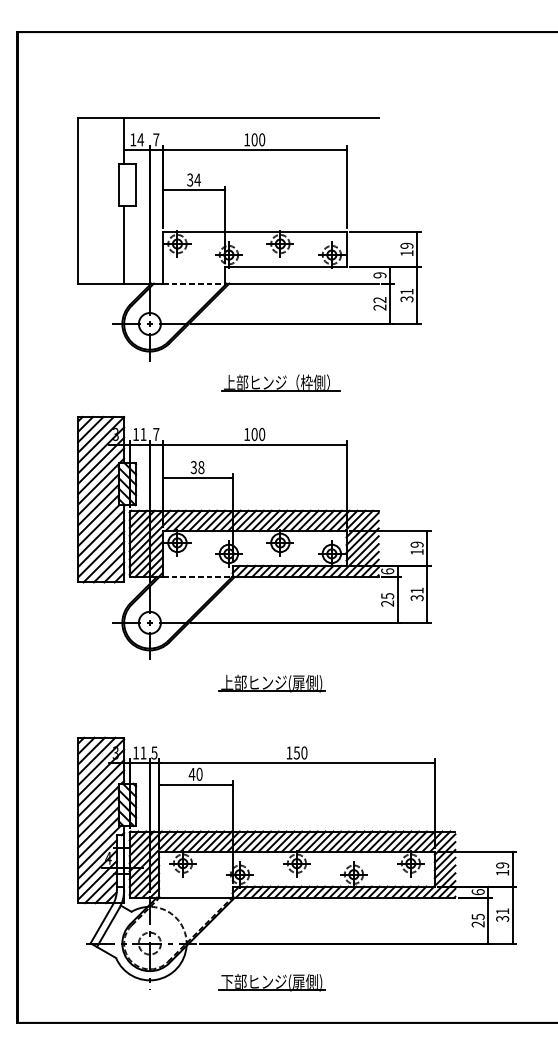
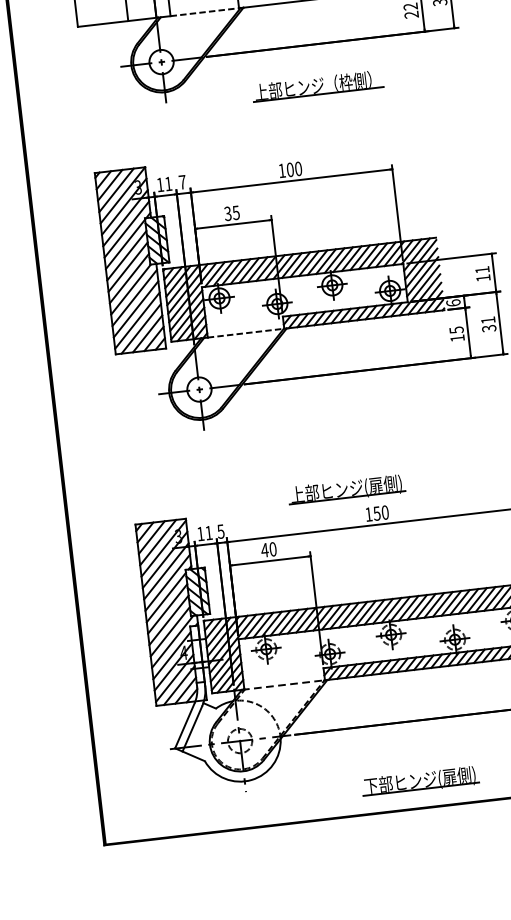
part: (280, 382) -> (317, 85), moved
text: (201, 467) -> (236, 212), 38 -> 35
text: (416, 544) -> (481, 269), 19 -> 11
text: (387, 603) -> (457, 338), 25 -> 15
part: (271, 683) -> (346, 489), moved
line: (195, 897) -> (284, 684), solid -> dashed
part: (271, 982) -> (419, 781), moved

